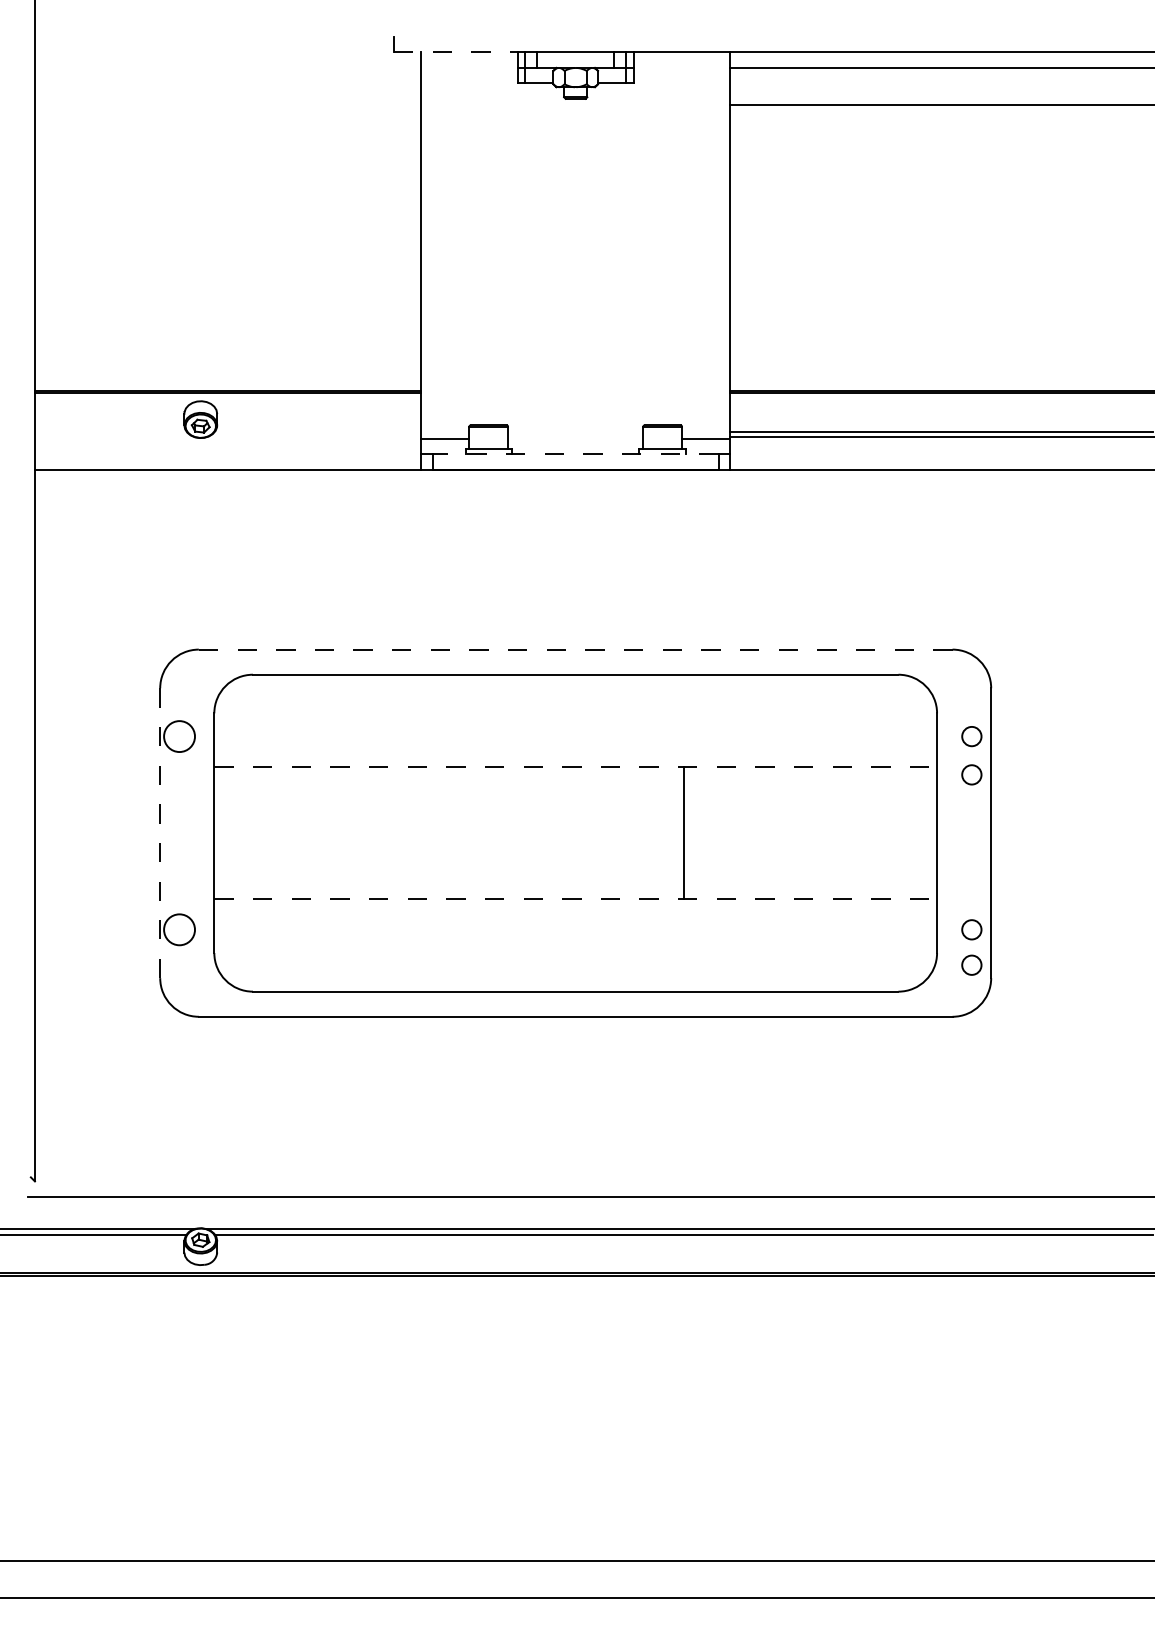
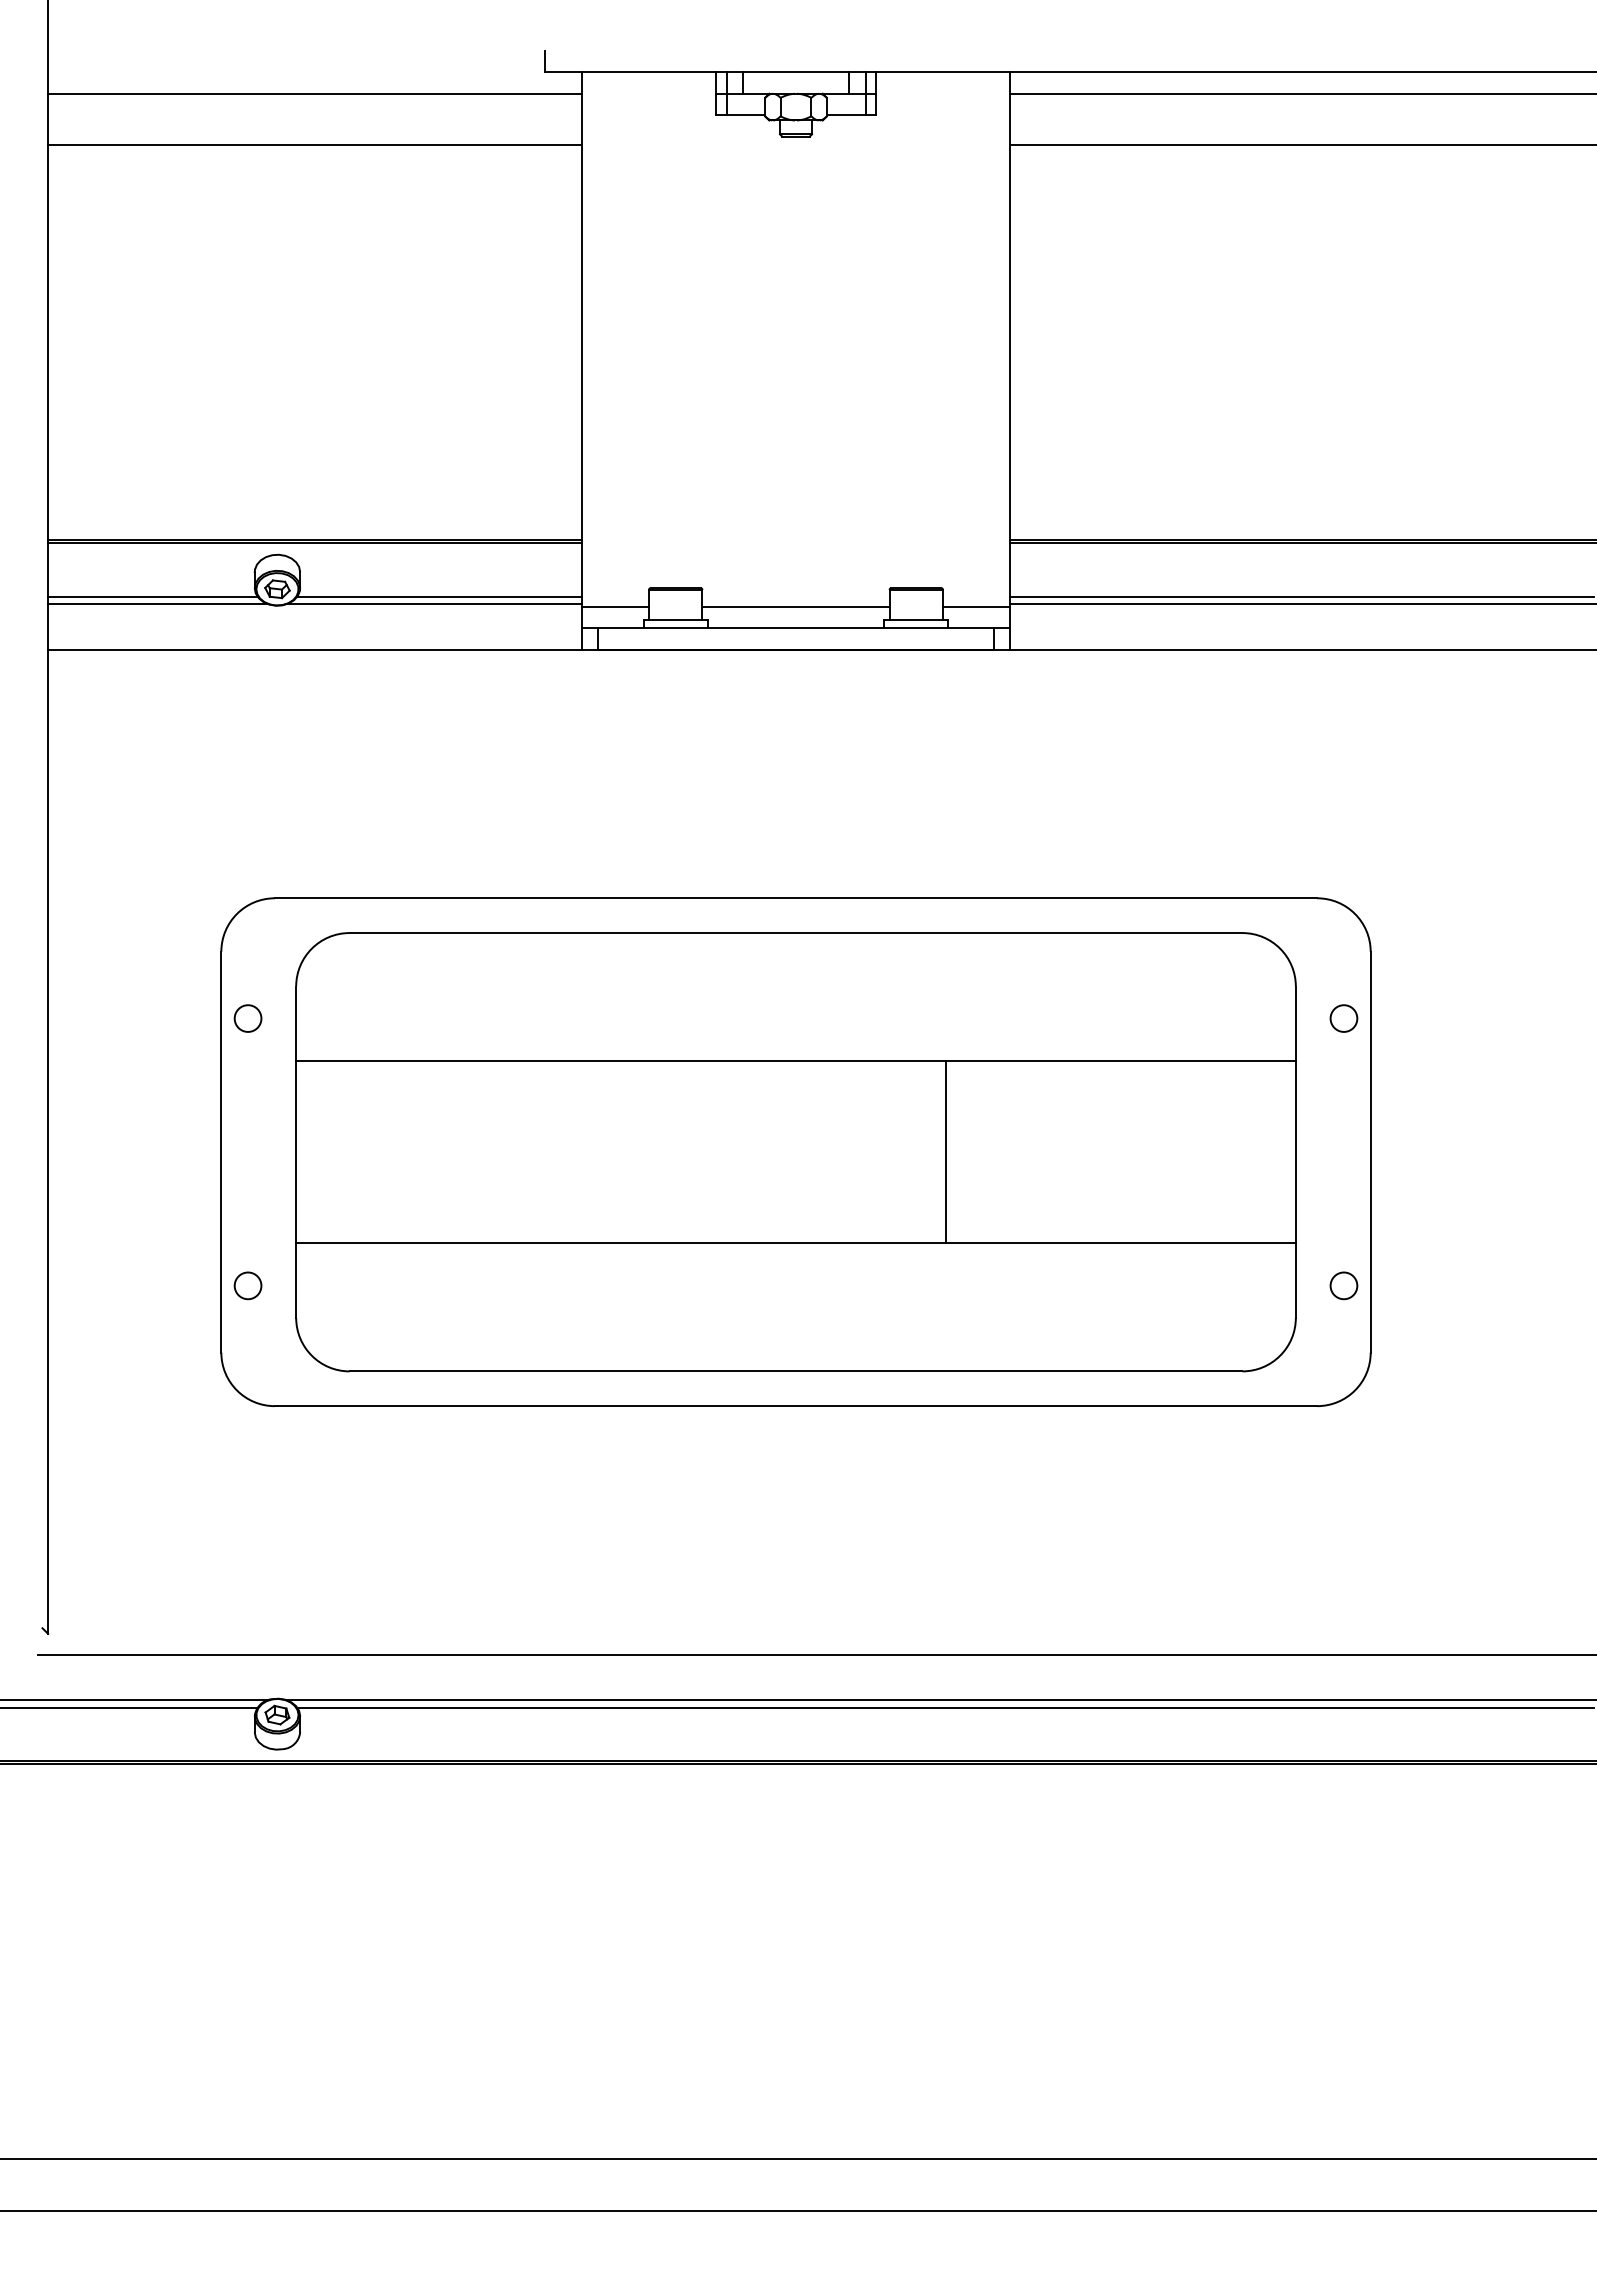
line: (459, 52) -> (635, 72), dashed -> solid
line: (228, 67) -> (315, 93), added
line: (228, 105) -> (315, 145), added
line: (110, 431) -> (152, 596), added
line: (317, 431) -> (439, 596), added
line: (114, 437) -> (158, 604), added
line: (314, 437) -> (434, 604), added
line: (575, 438) -> (795, 606), added
line: (576, 454) -> (796, 628), dashed -> solid
line: (576, 649) -> (796, 898), dashed -> solid
circle: (179, 736) -> (247, 1018), size x0.62
line: (576, 767) -> (796, 1061), dashed -> solid
circle: (971, 774) -> (1343, 1071), removed
line: (160, 832) -> (221, 1151), dashed -> solid
line: (576, 899) -> (796, 1243), dashed -> solid
circle: (179, 929) -> (247, 1285), size x0.62
circle: (971, 964) -> (1343, 1334), removed

